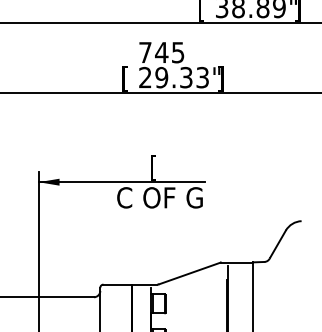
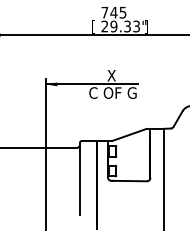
text: (157, 166) -> (111, 75), [ -> X

